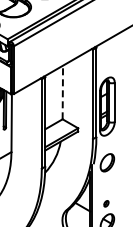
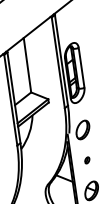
line: (62, 92) -> (27, 65), dashed -> solid
part: (106, 203) -> (87, 160), moved

